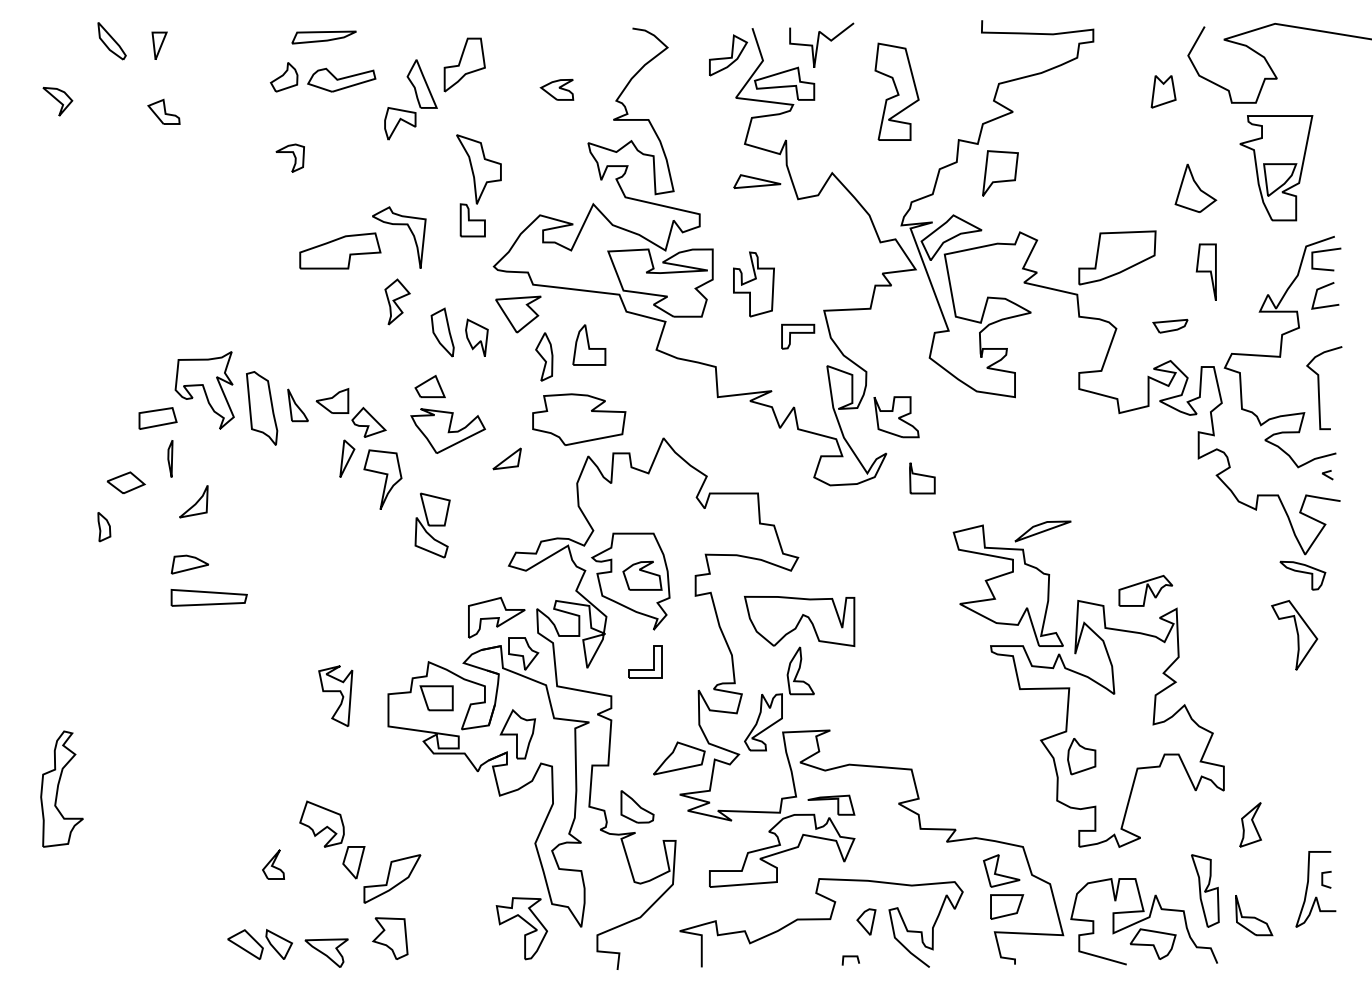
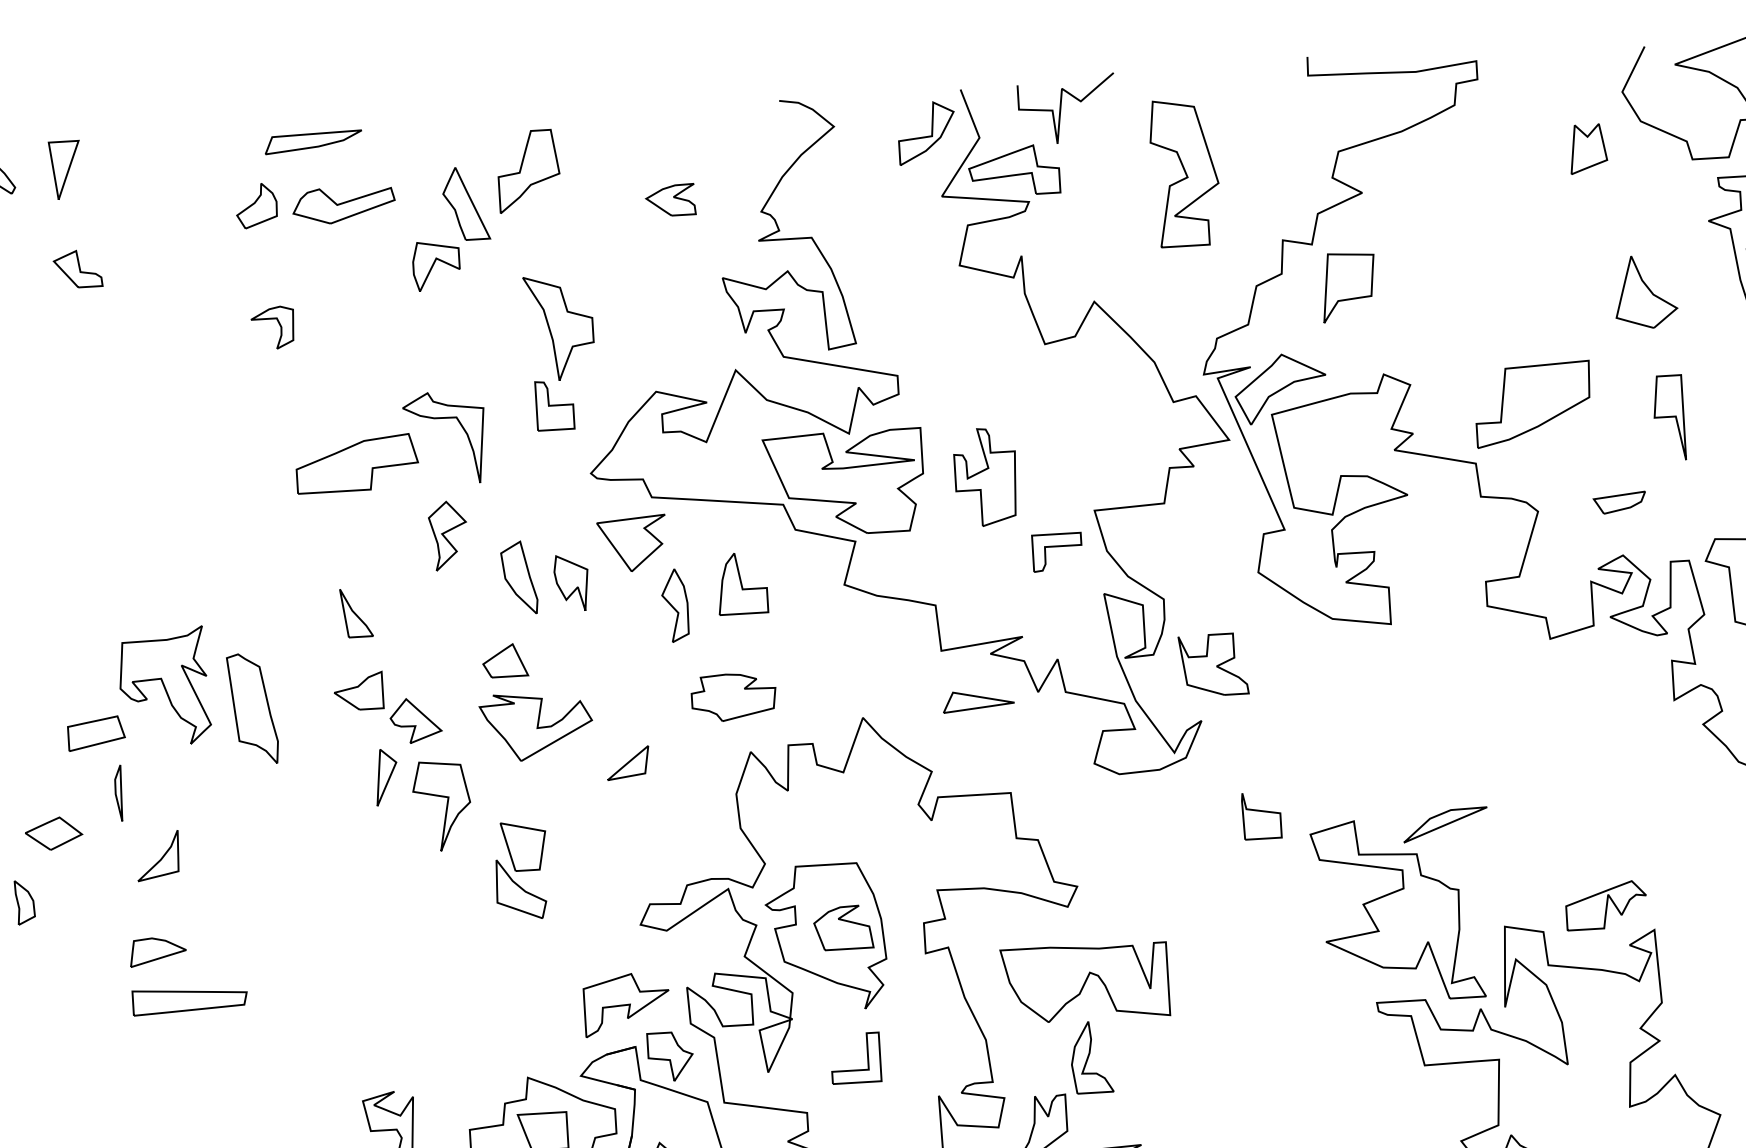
part: (159, 45) -> (65, 169), size x1.4
part: (757, 181) -> (978, 700), moved
part: (297, 405) -> (355, 613), moved
part: (579, 419) -> (734, 697), size x0.6
part: (922, 478) -> (1261, 816), moved

